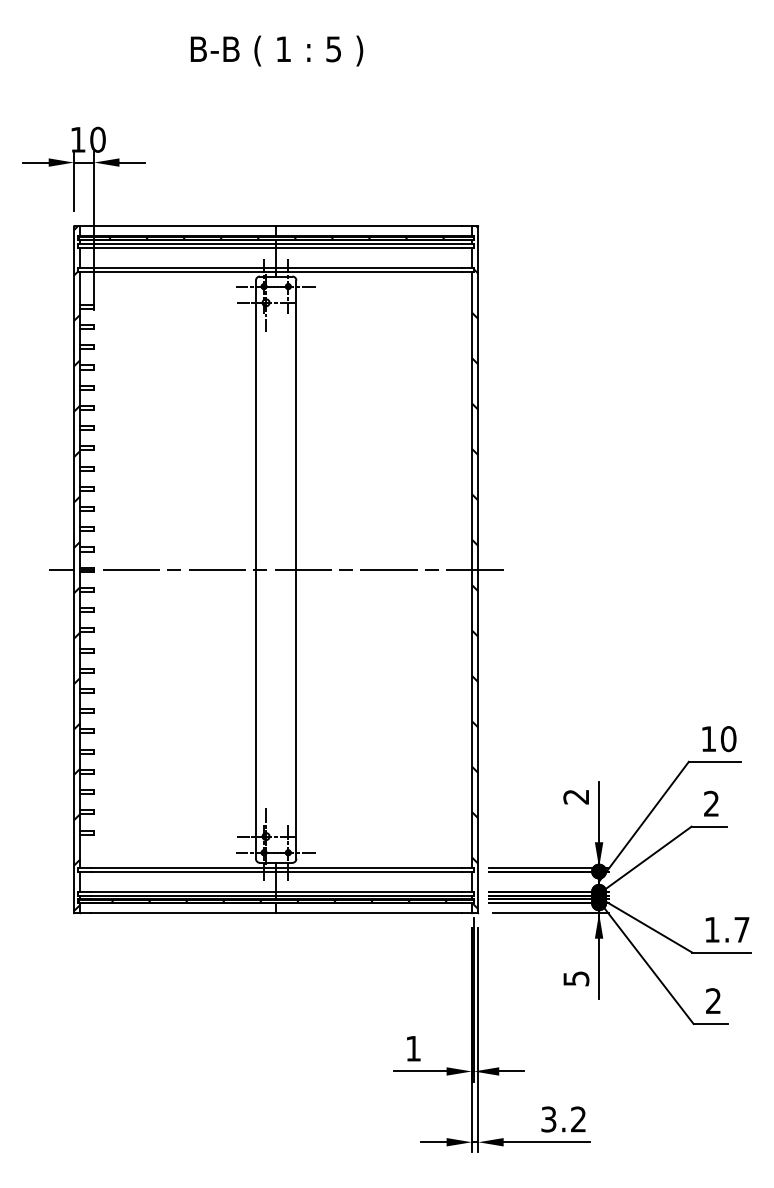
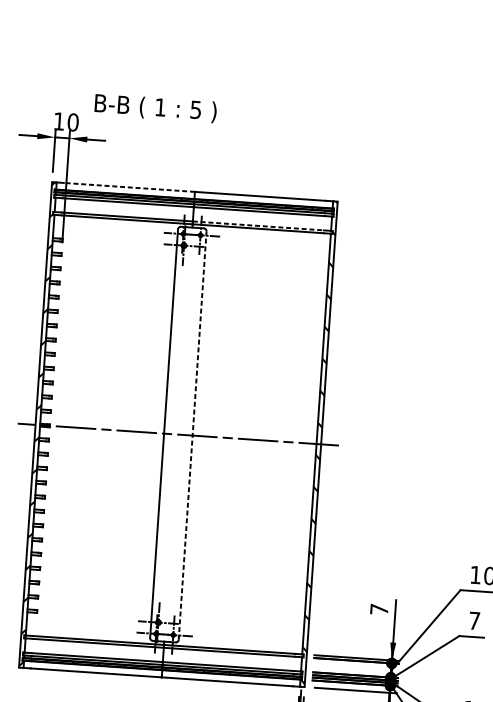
text: (276, 50) -> (155, 108), moved
line: (183, 225) -> (129, 187), solid -> dashed
line: (368, 267) -> (258, 225), solid -> dashed
line: (296, 569) -> (192, 435), solid -> dashed
text: (575, 796) -> (378, 609), 2 -> 7
text: (711, 803) -> (474, 620), 2 -> 7

